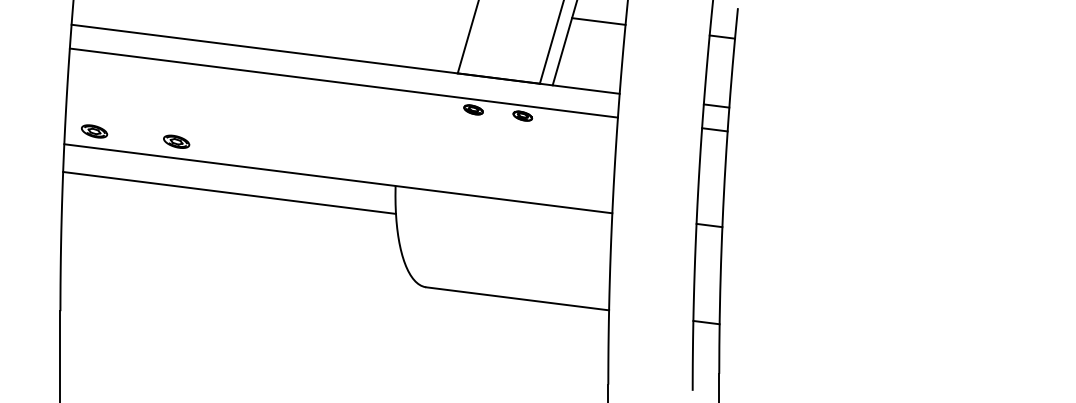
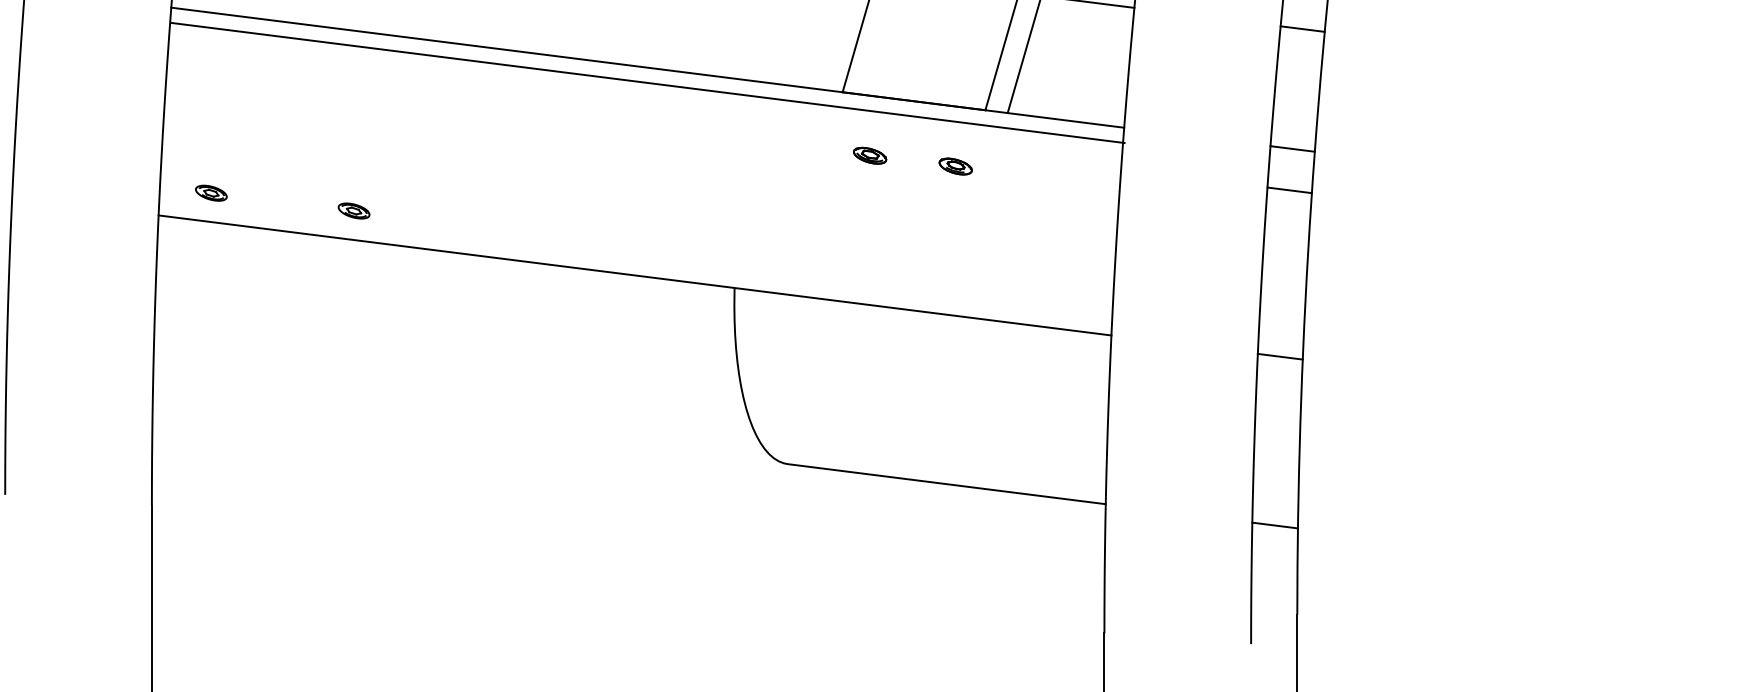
line: (343, 82) -> (647, 81), moved
part: (94, 131) -> (211, 193), size x0.7
part: (176, 141) -> (353, 210), size x0.7
line: (229, 192) -> (445, 299), removed

